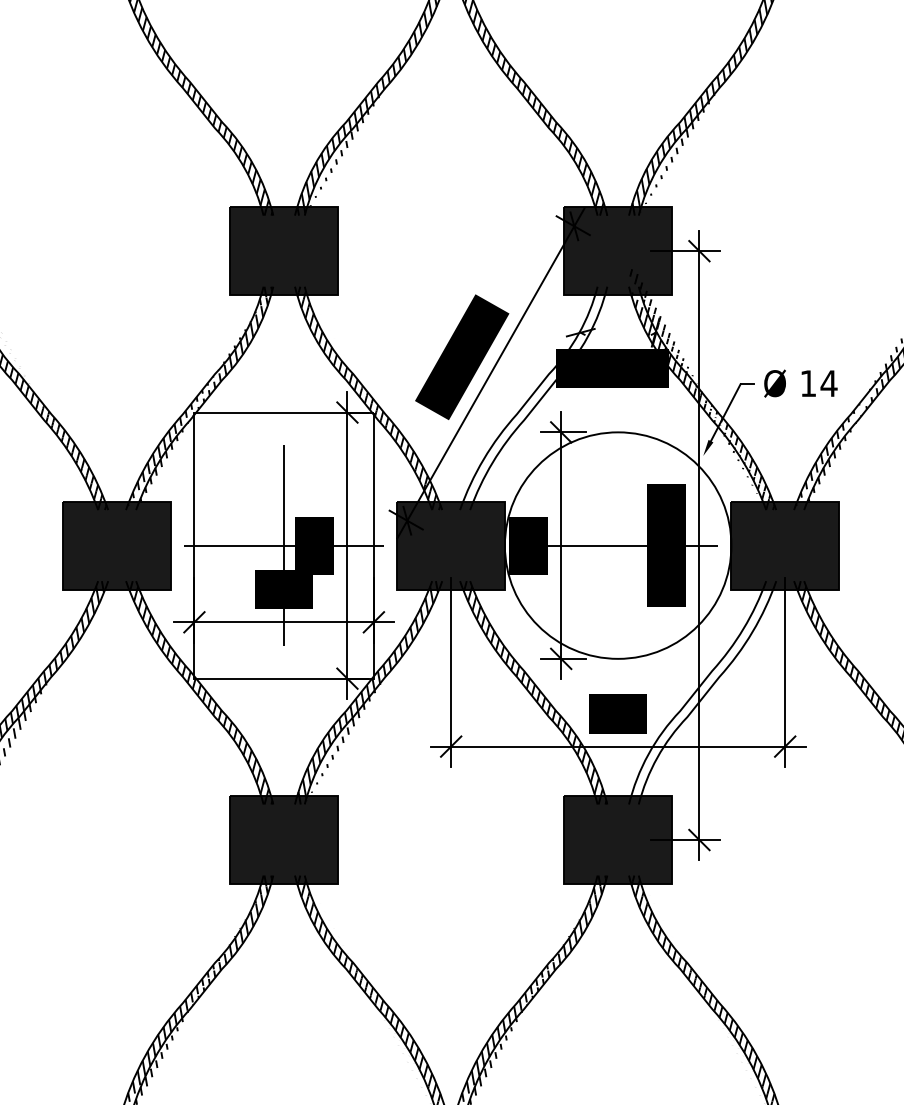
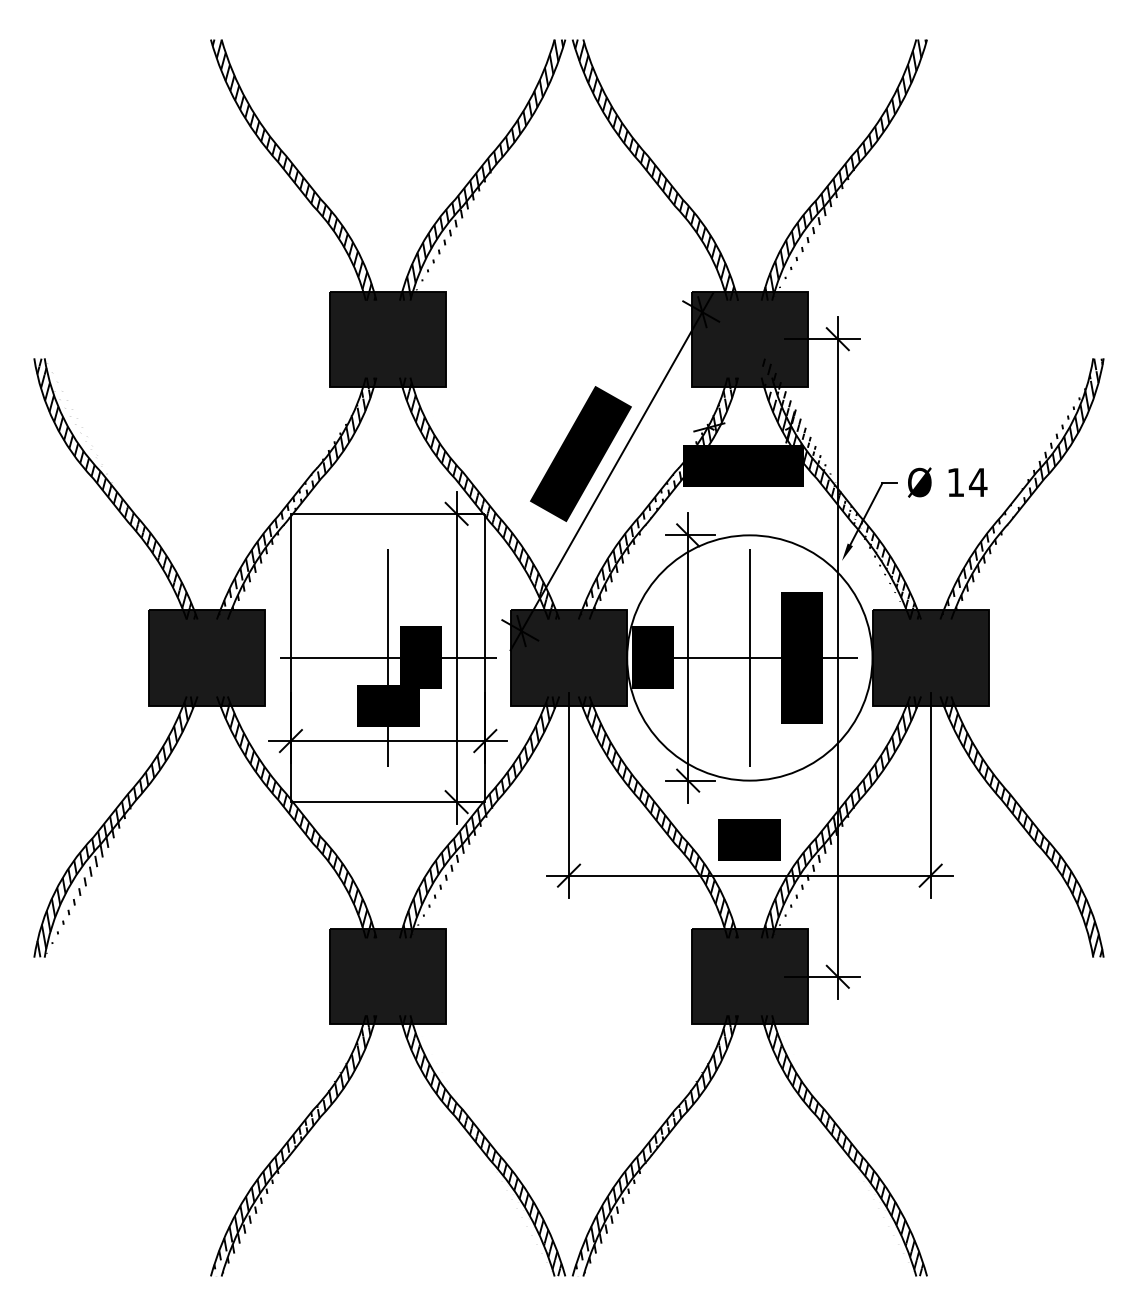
hatch: (533, 398) -> (658, 498), added
line: (617, 545) -> (749, 657), added
hatch: (701, 692) -> (840, 817), added

